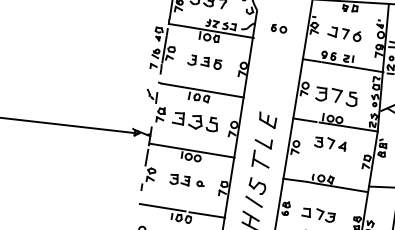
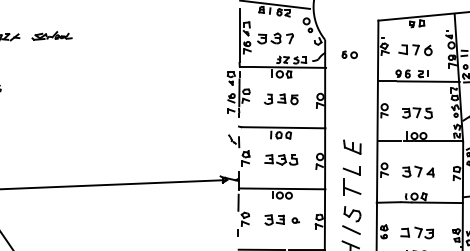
part: (337, 96) -> (417, 113), size x0.71
part: (195, 121) -> (281, 159), size x0.71
part: (330, 143) -> (418, 171), moved

